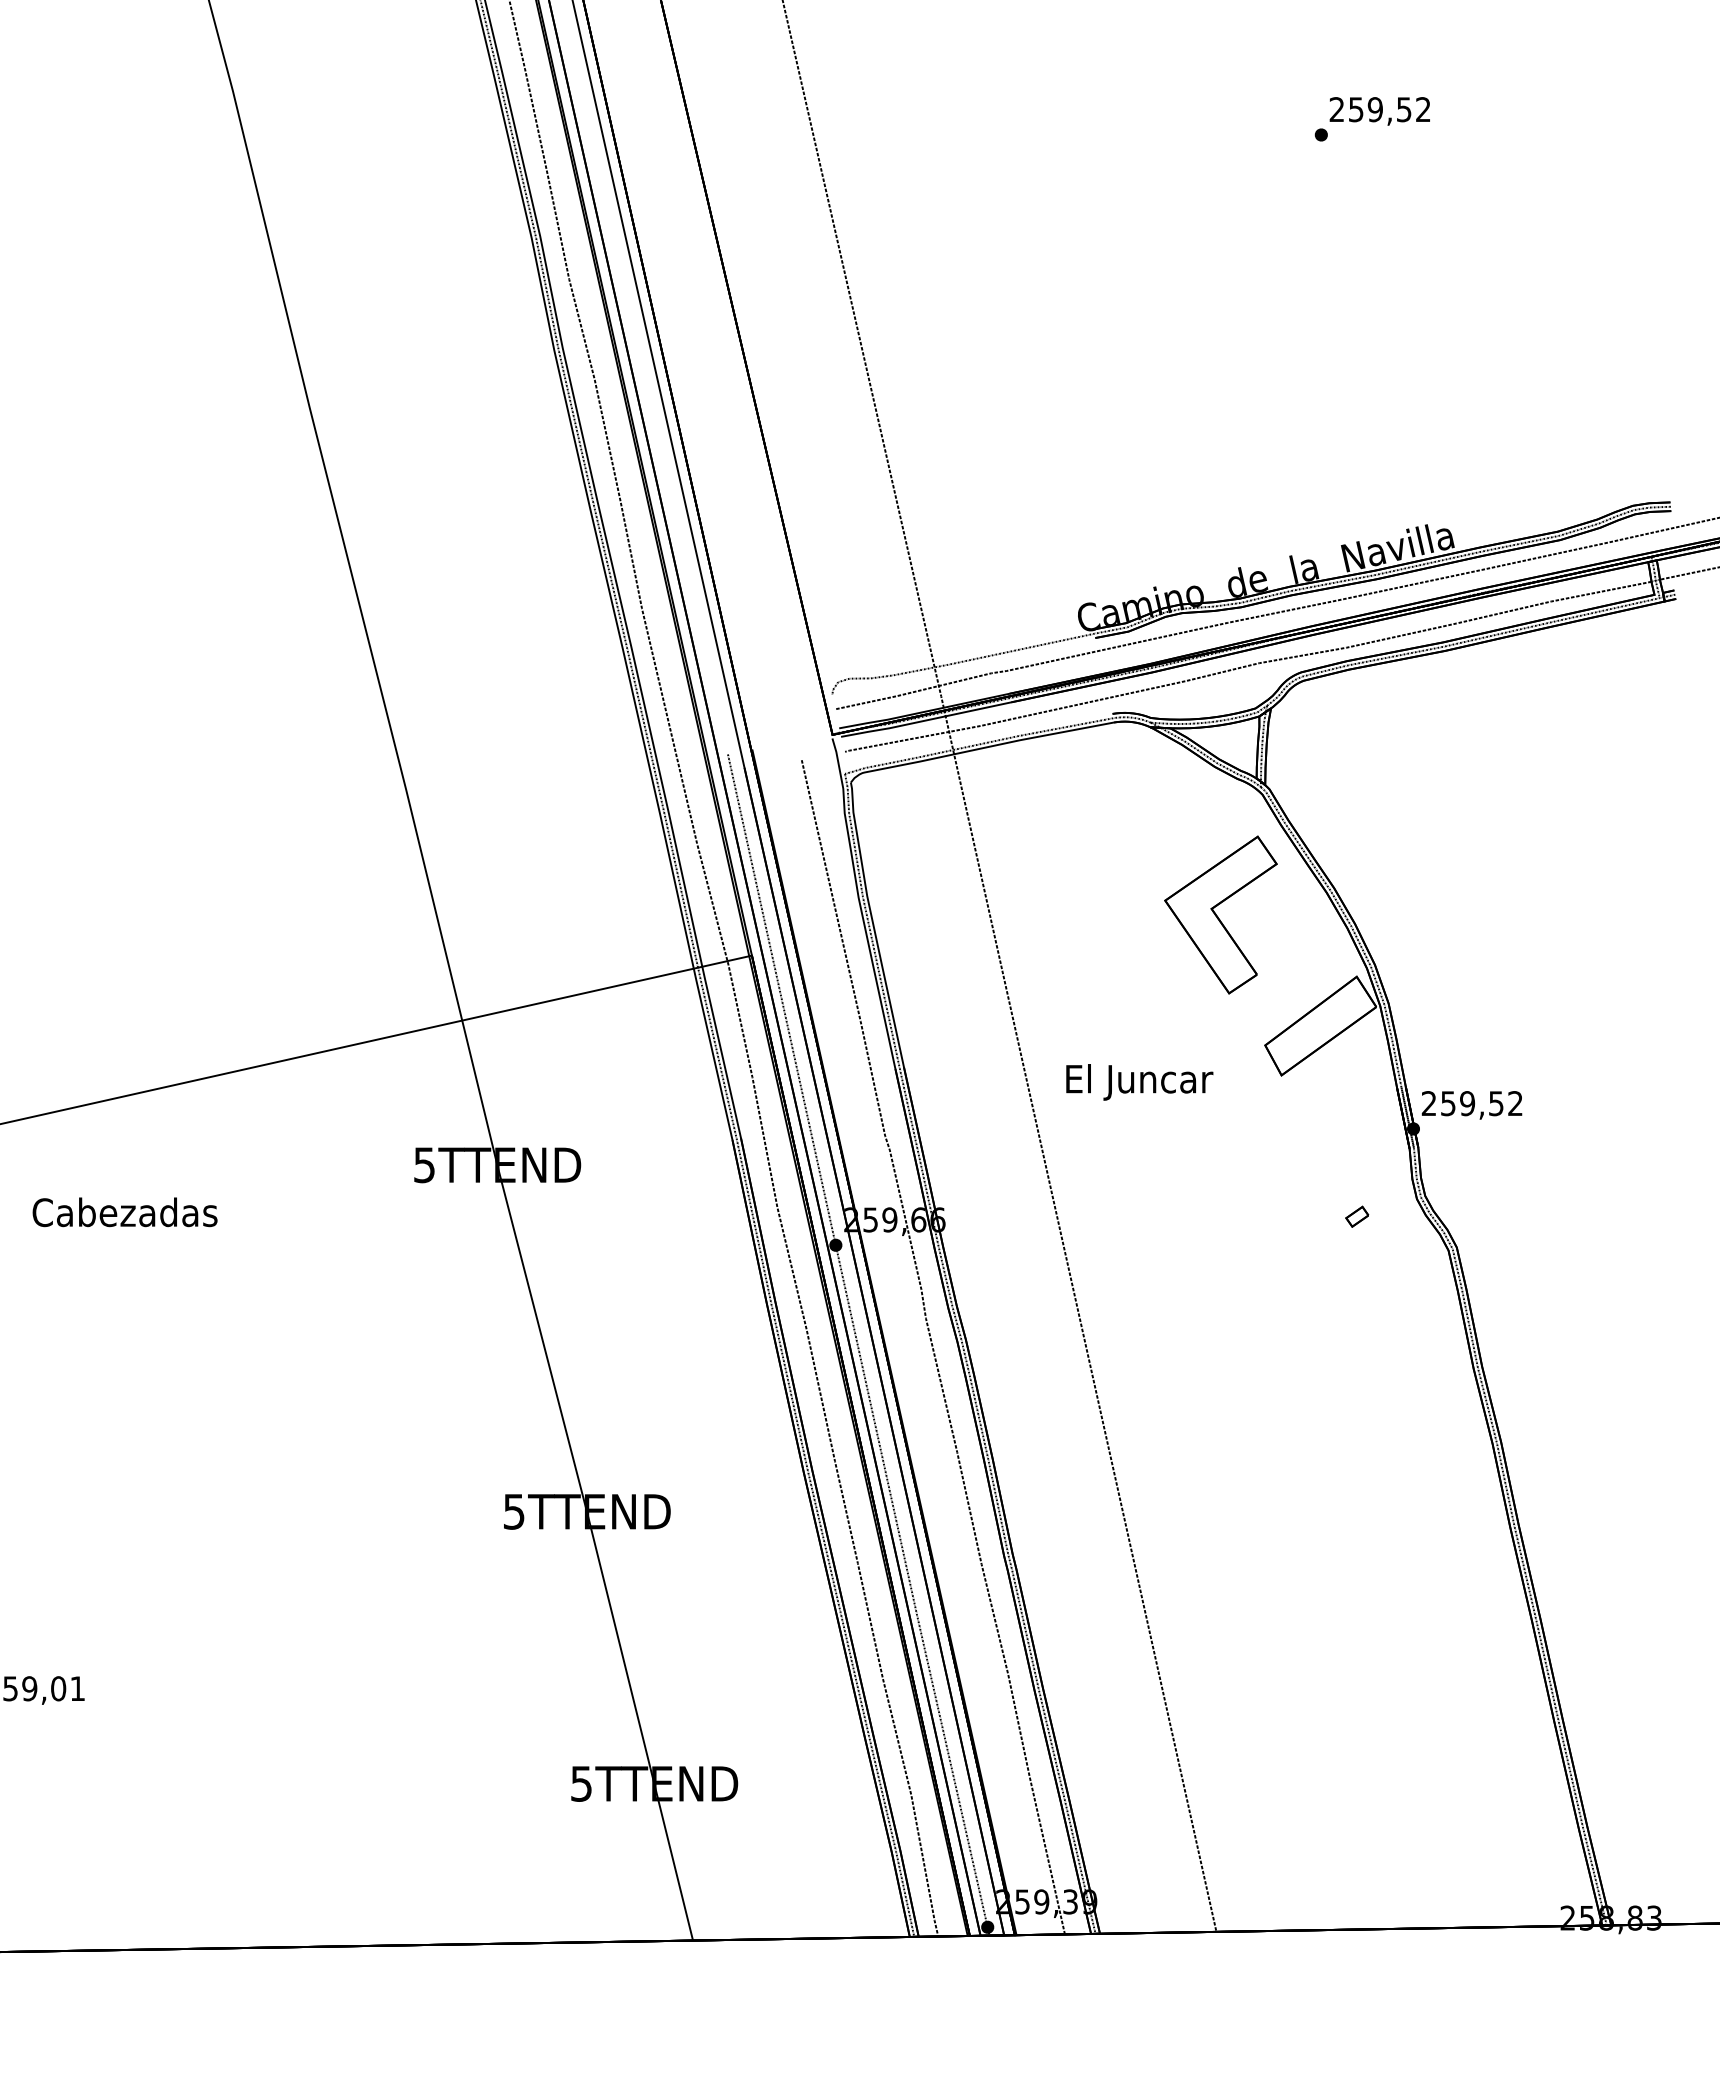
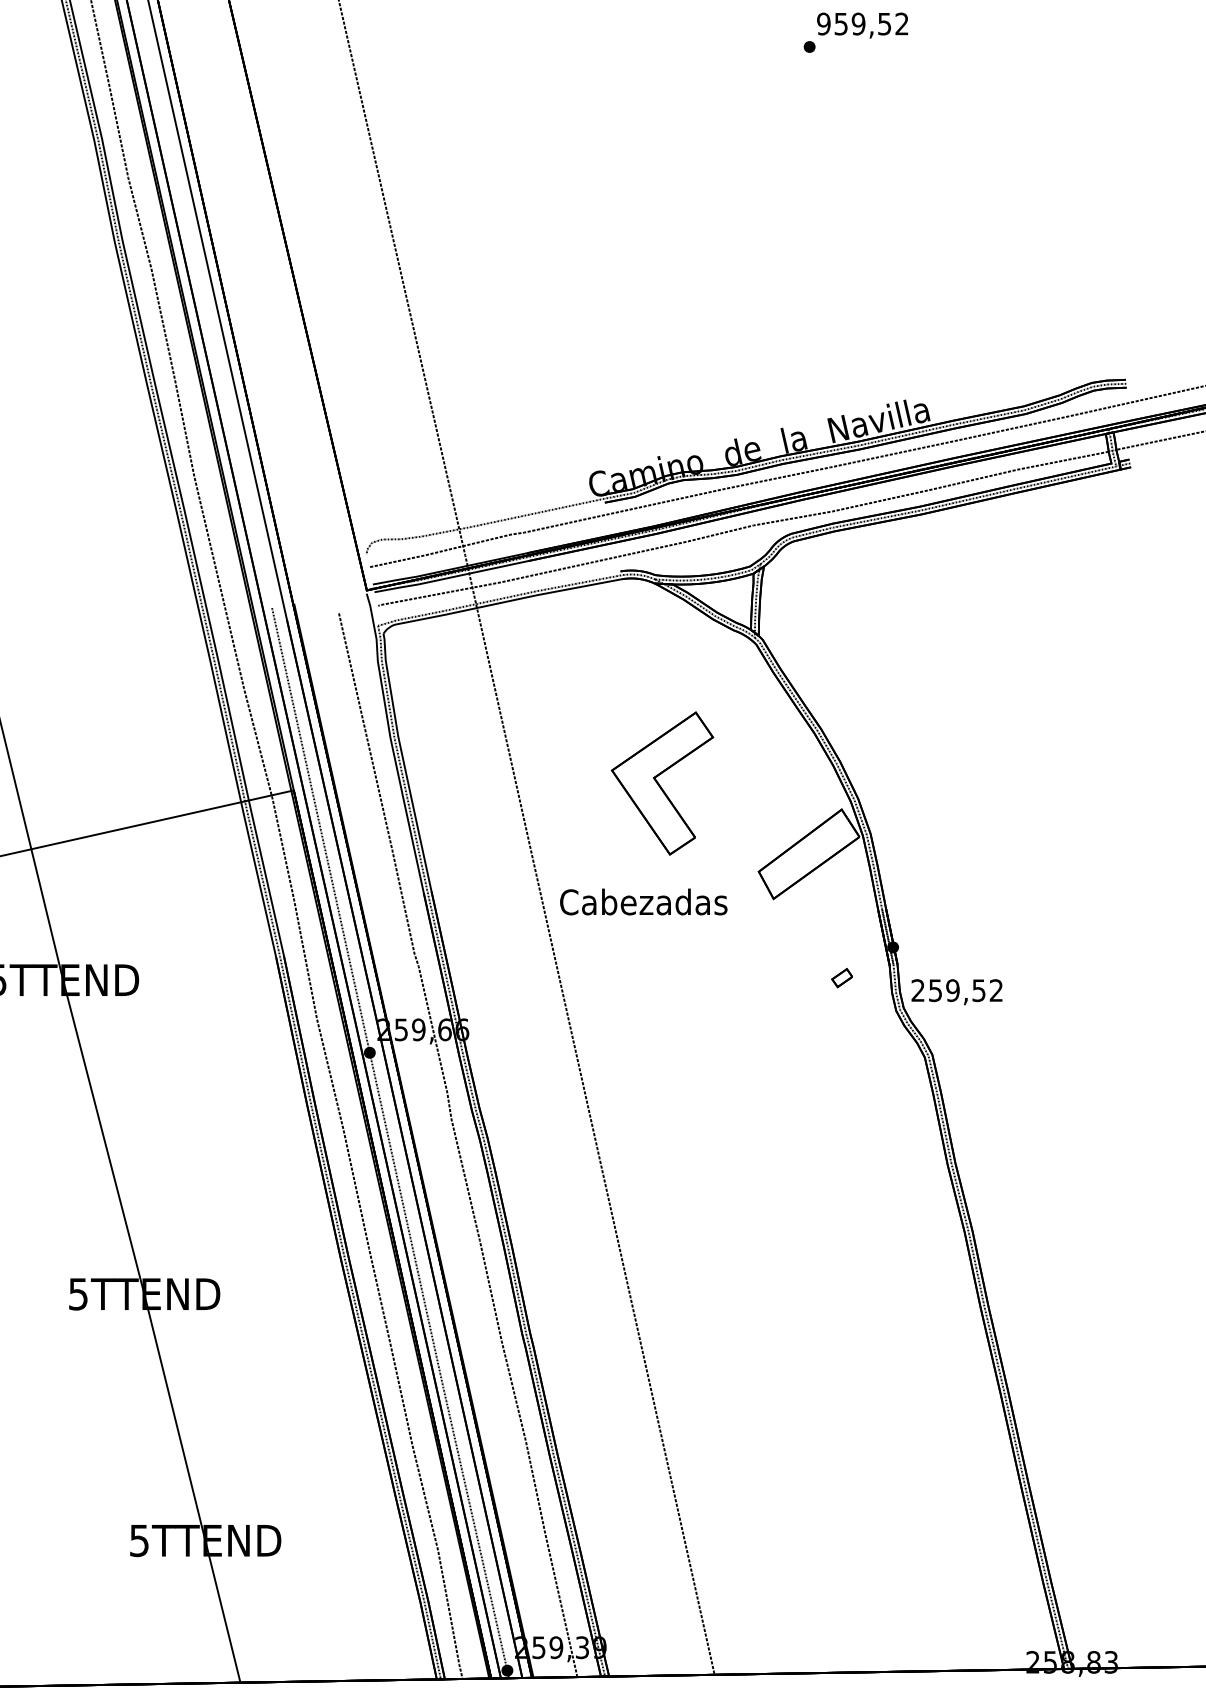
text: (1336, 109) -> (823, 23), 259,52 -> 959,52
part: (1220, 914) -> (662, 783), moved
text: (1137, 1082) -> (643, 905), El Juncar -> Cabezadas
text: (1471, 1105) -> (956, 992), moved
part: (1357, 1216) -> (842, 977), moved

